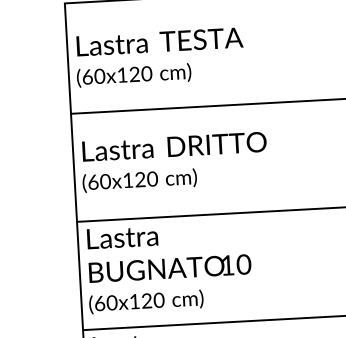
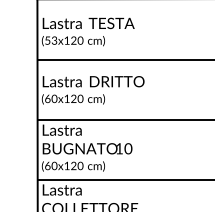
text: (94, 76) -> (51, 40), (60x120 -> (53x120

